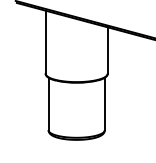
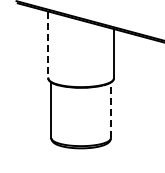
line: (45, 42) -> (48, 45), solid -> dashed
line: (104, 104) -> (110, 110), solid -> dashed

